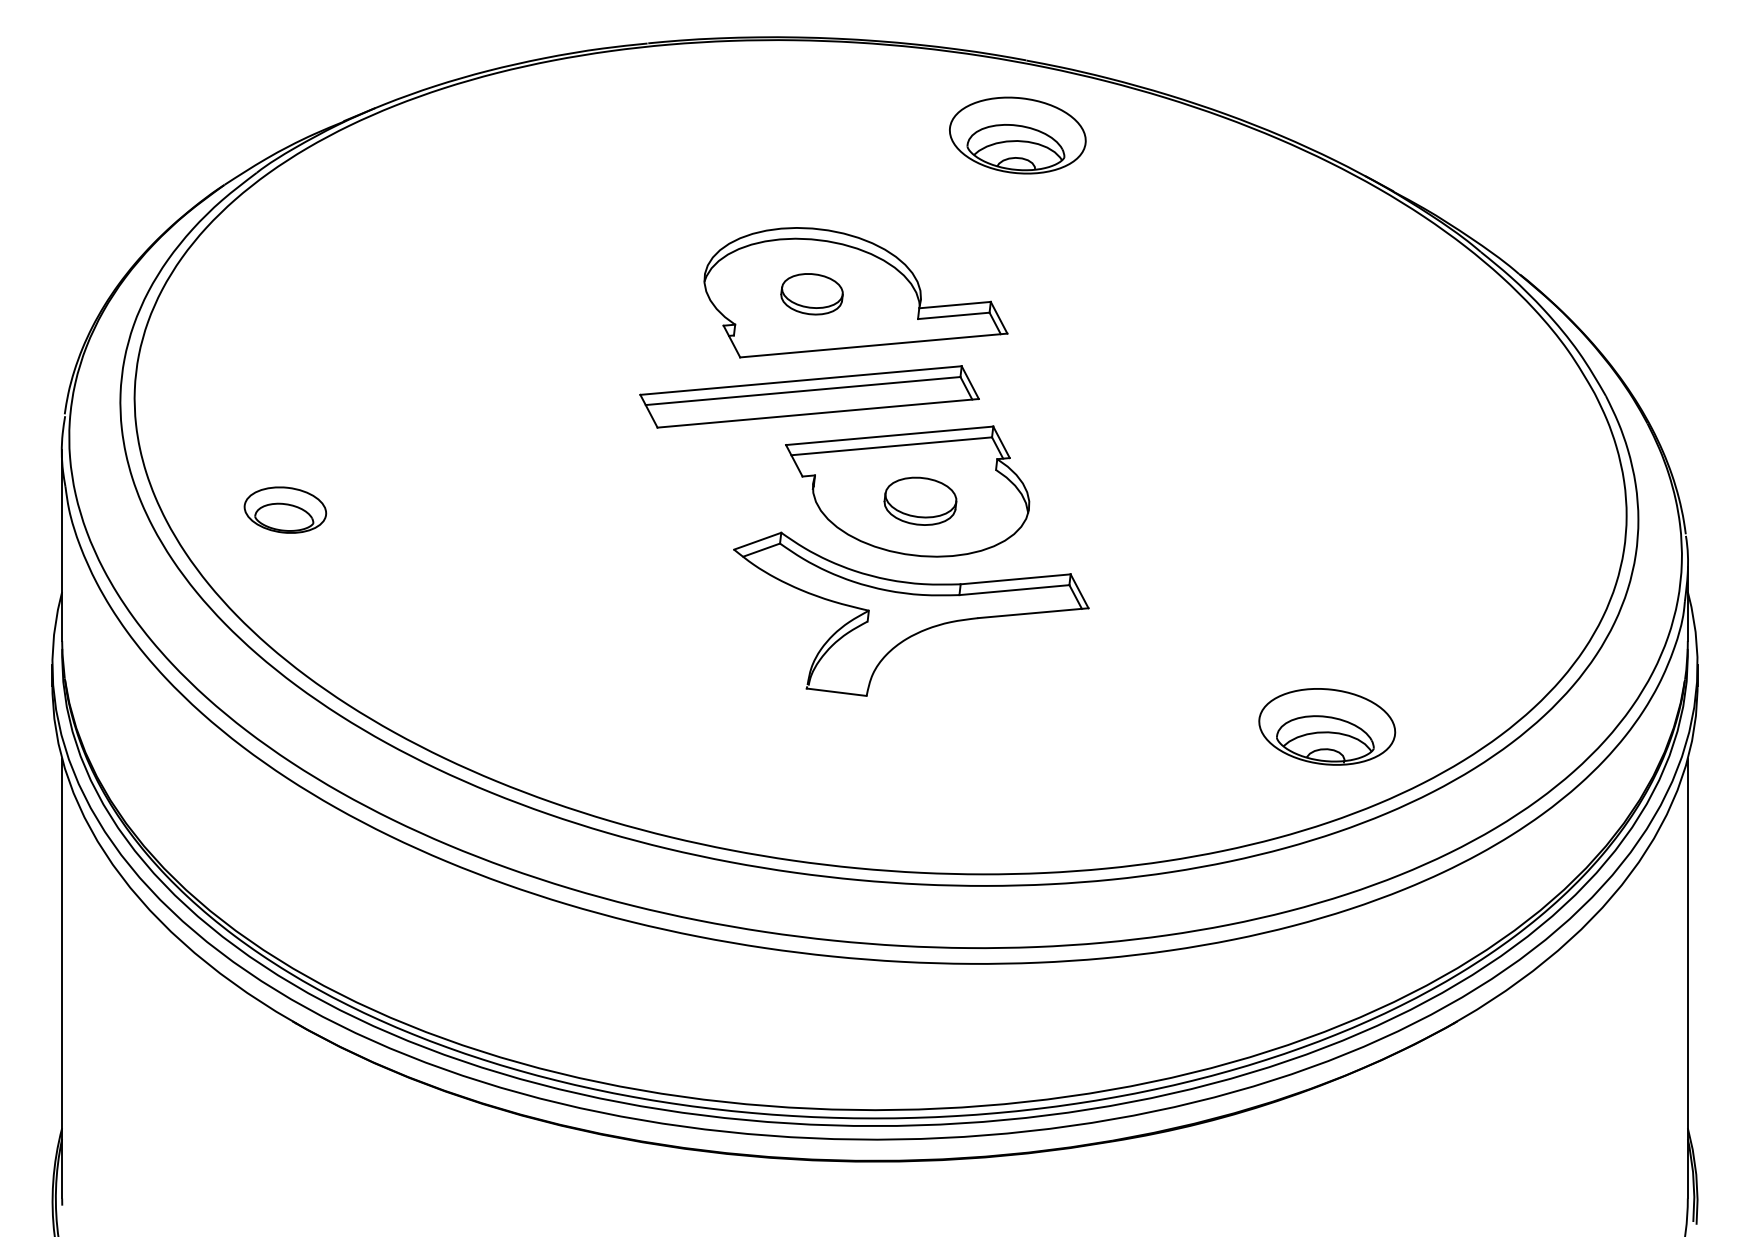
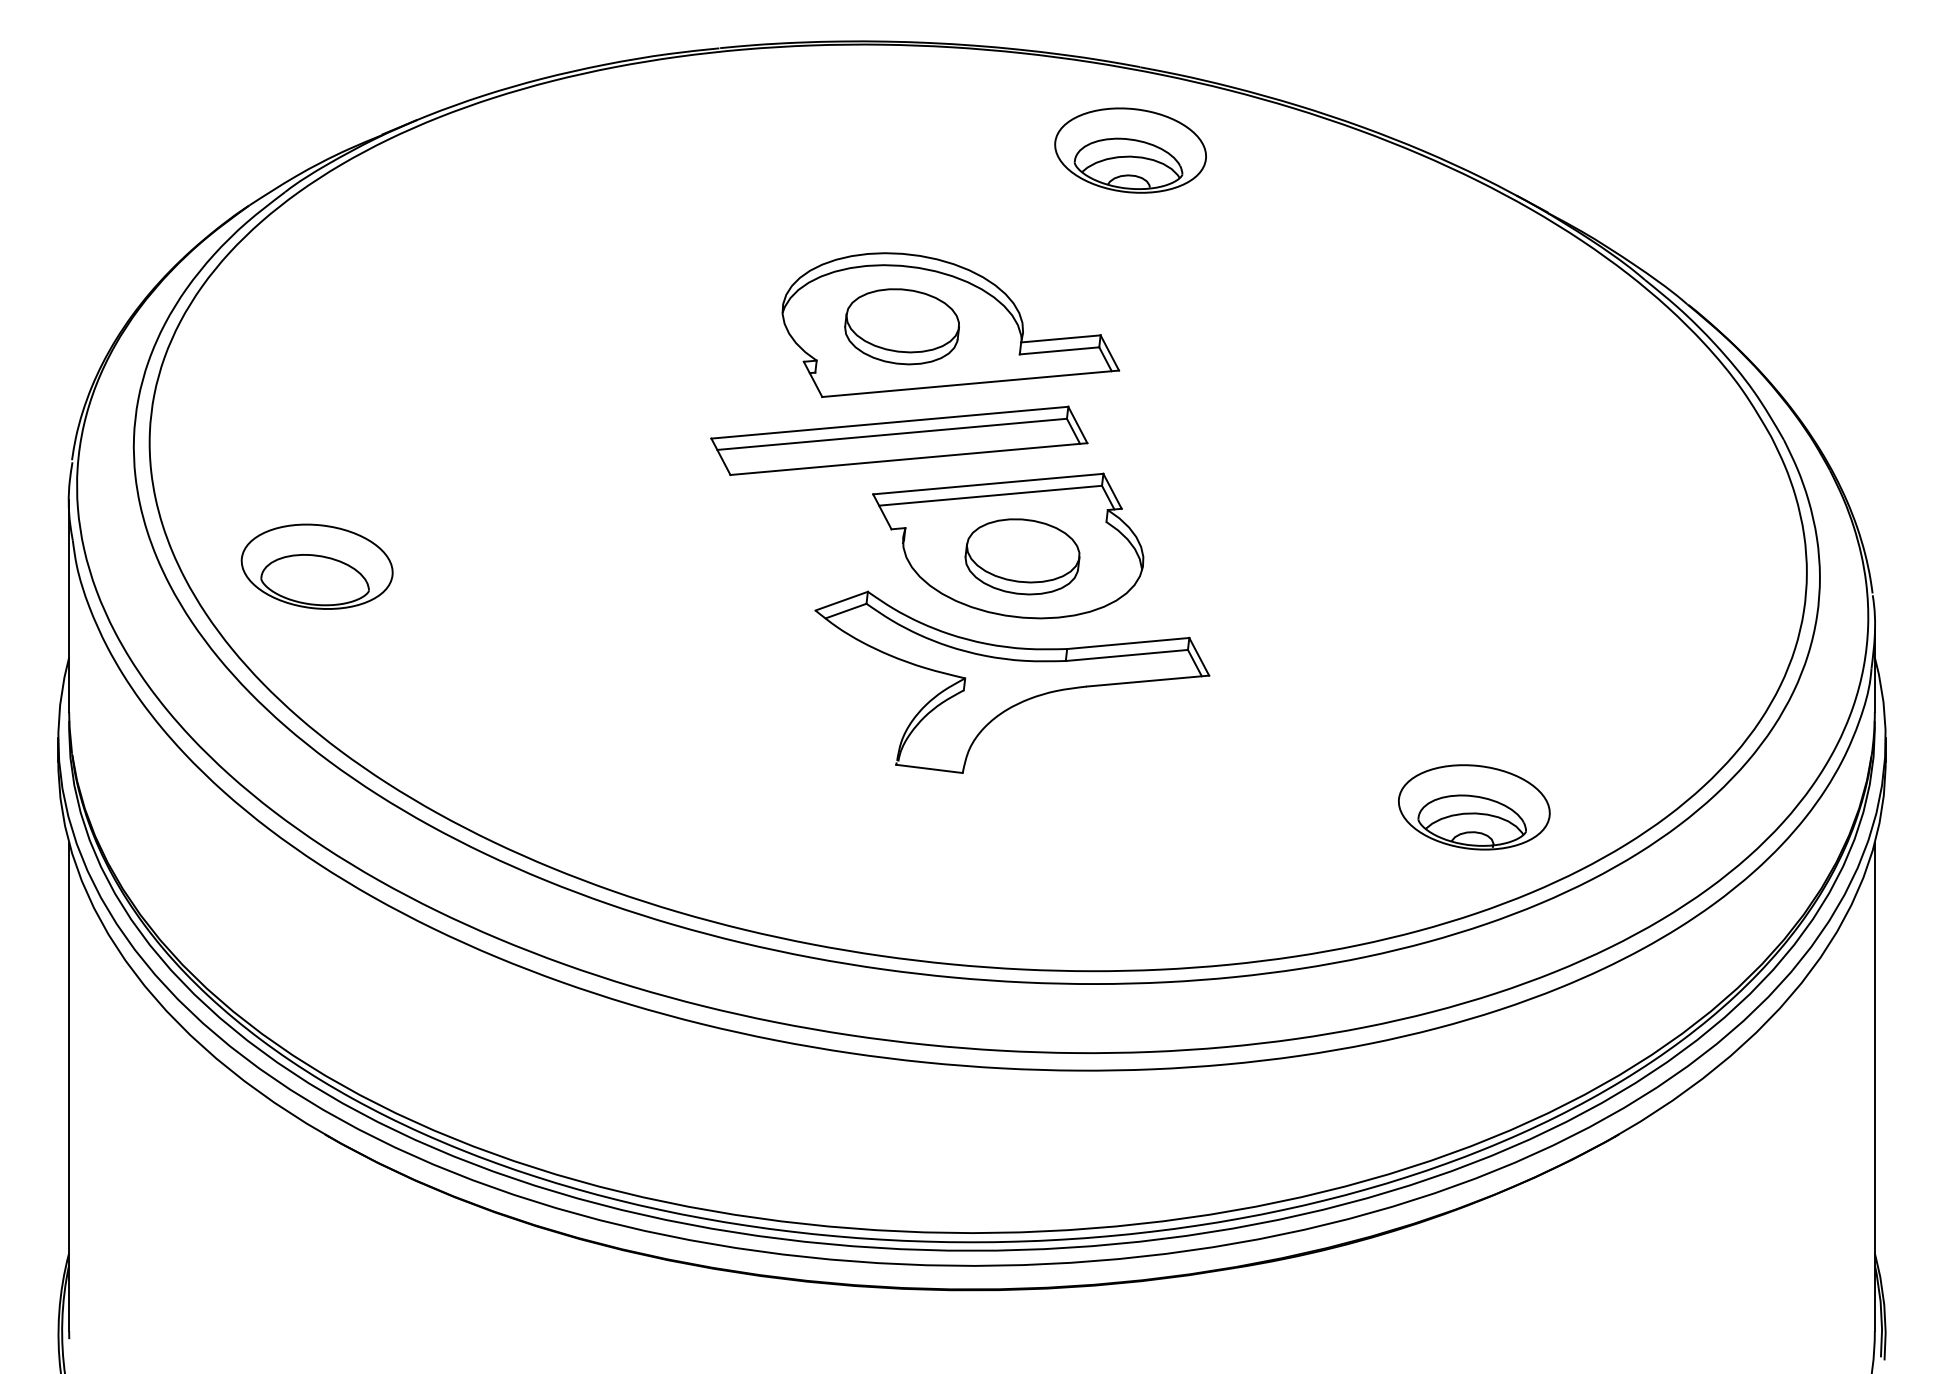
part: (811, 293) -> (901, 326), size x1.67
part: (920, 501) -> (1022, 556), size x1.43
part: (284, 510) -> (316, 566), size x1.67

